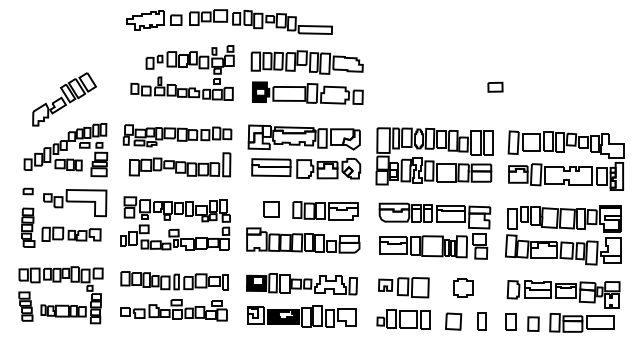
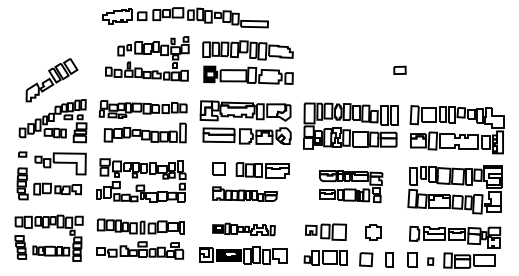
part: (434, 230) -> (350, 186), size x0.7
part: (303, 240) -> (244, 194), size x0.7
part: (301, 284) -> (243, 229), size x0.7
part: (533, 323) -> (430, 261), size x0.6

